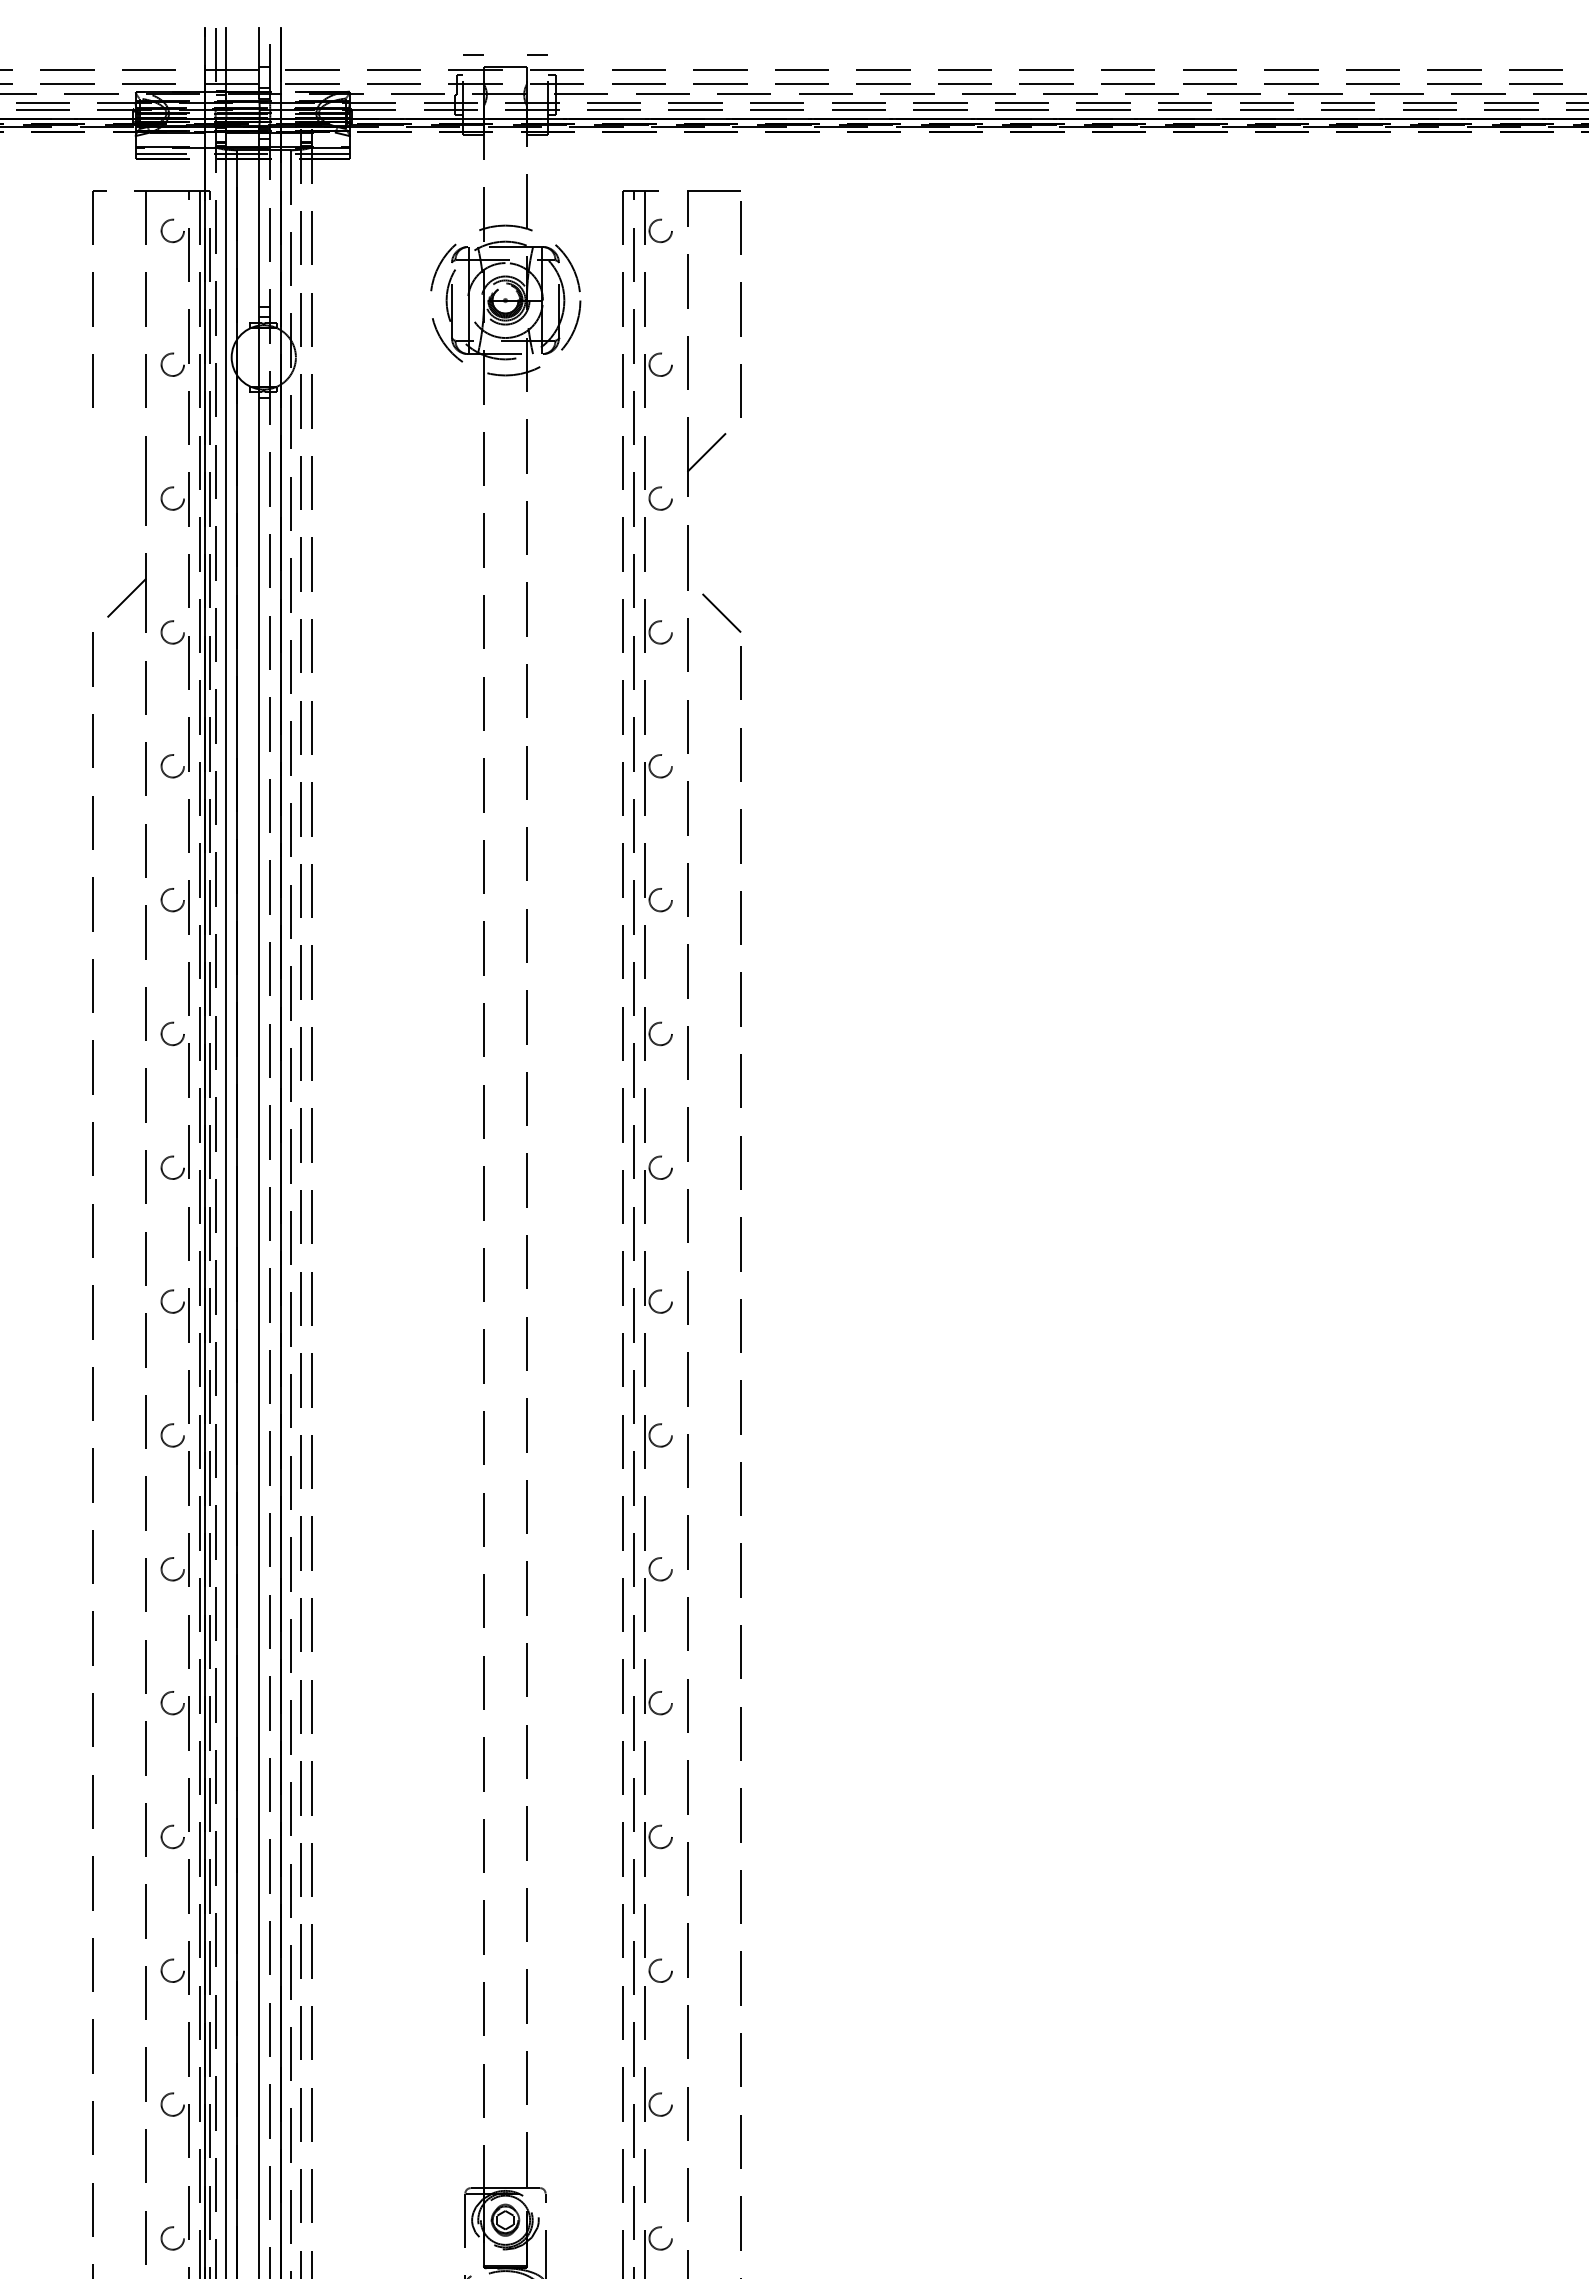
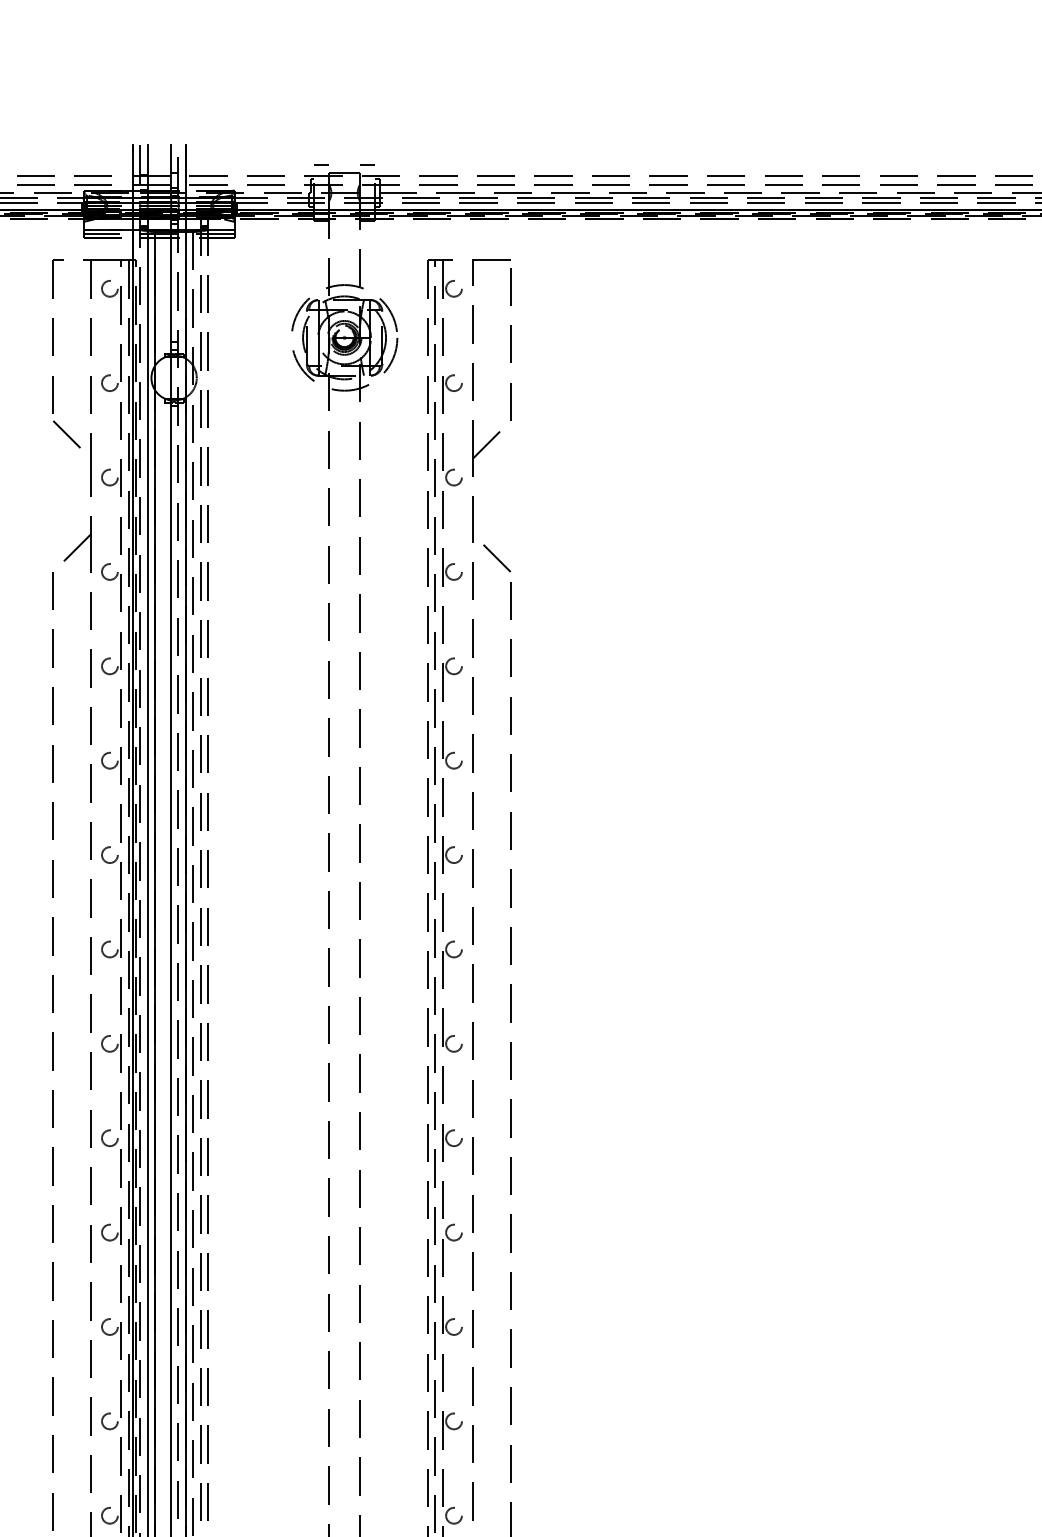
line: (111, 437) -> (66, 434), added

